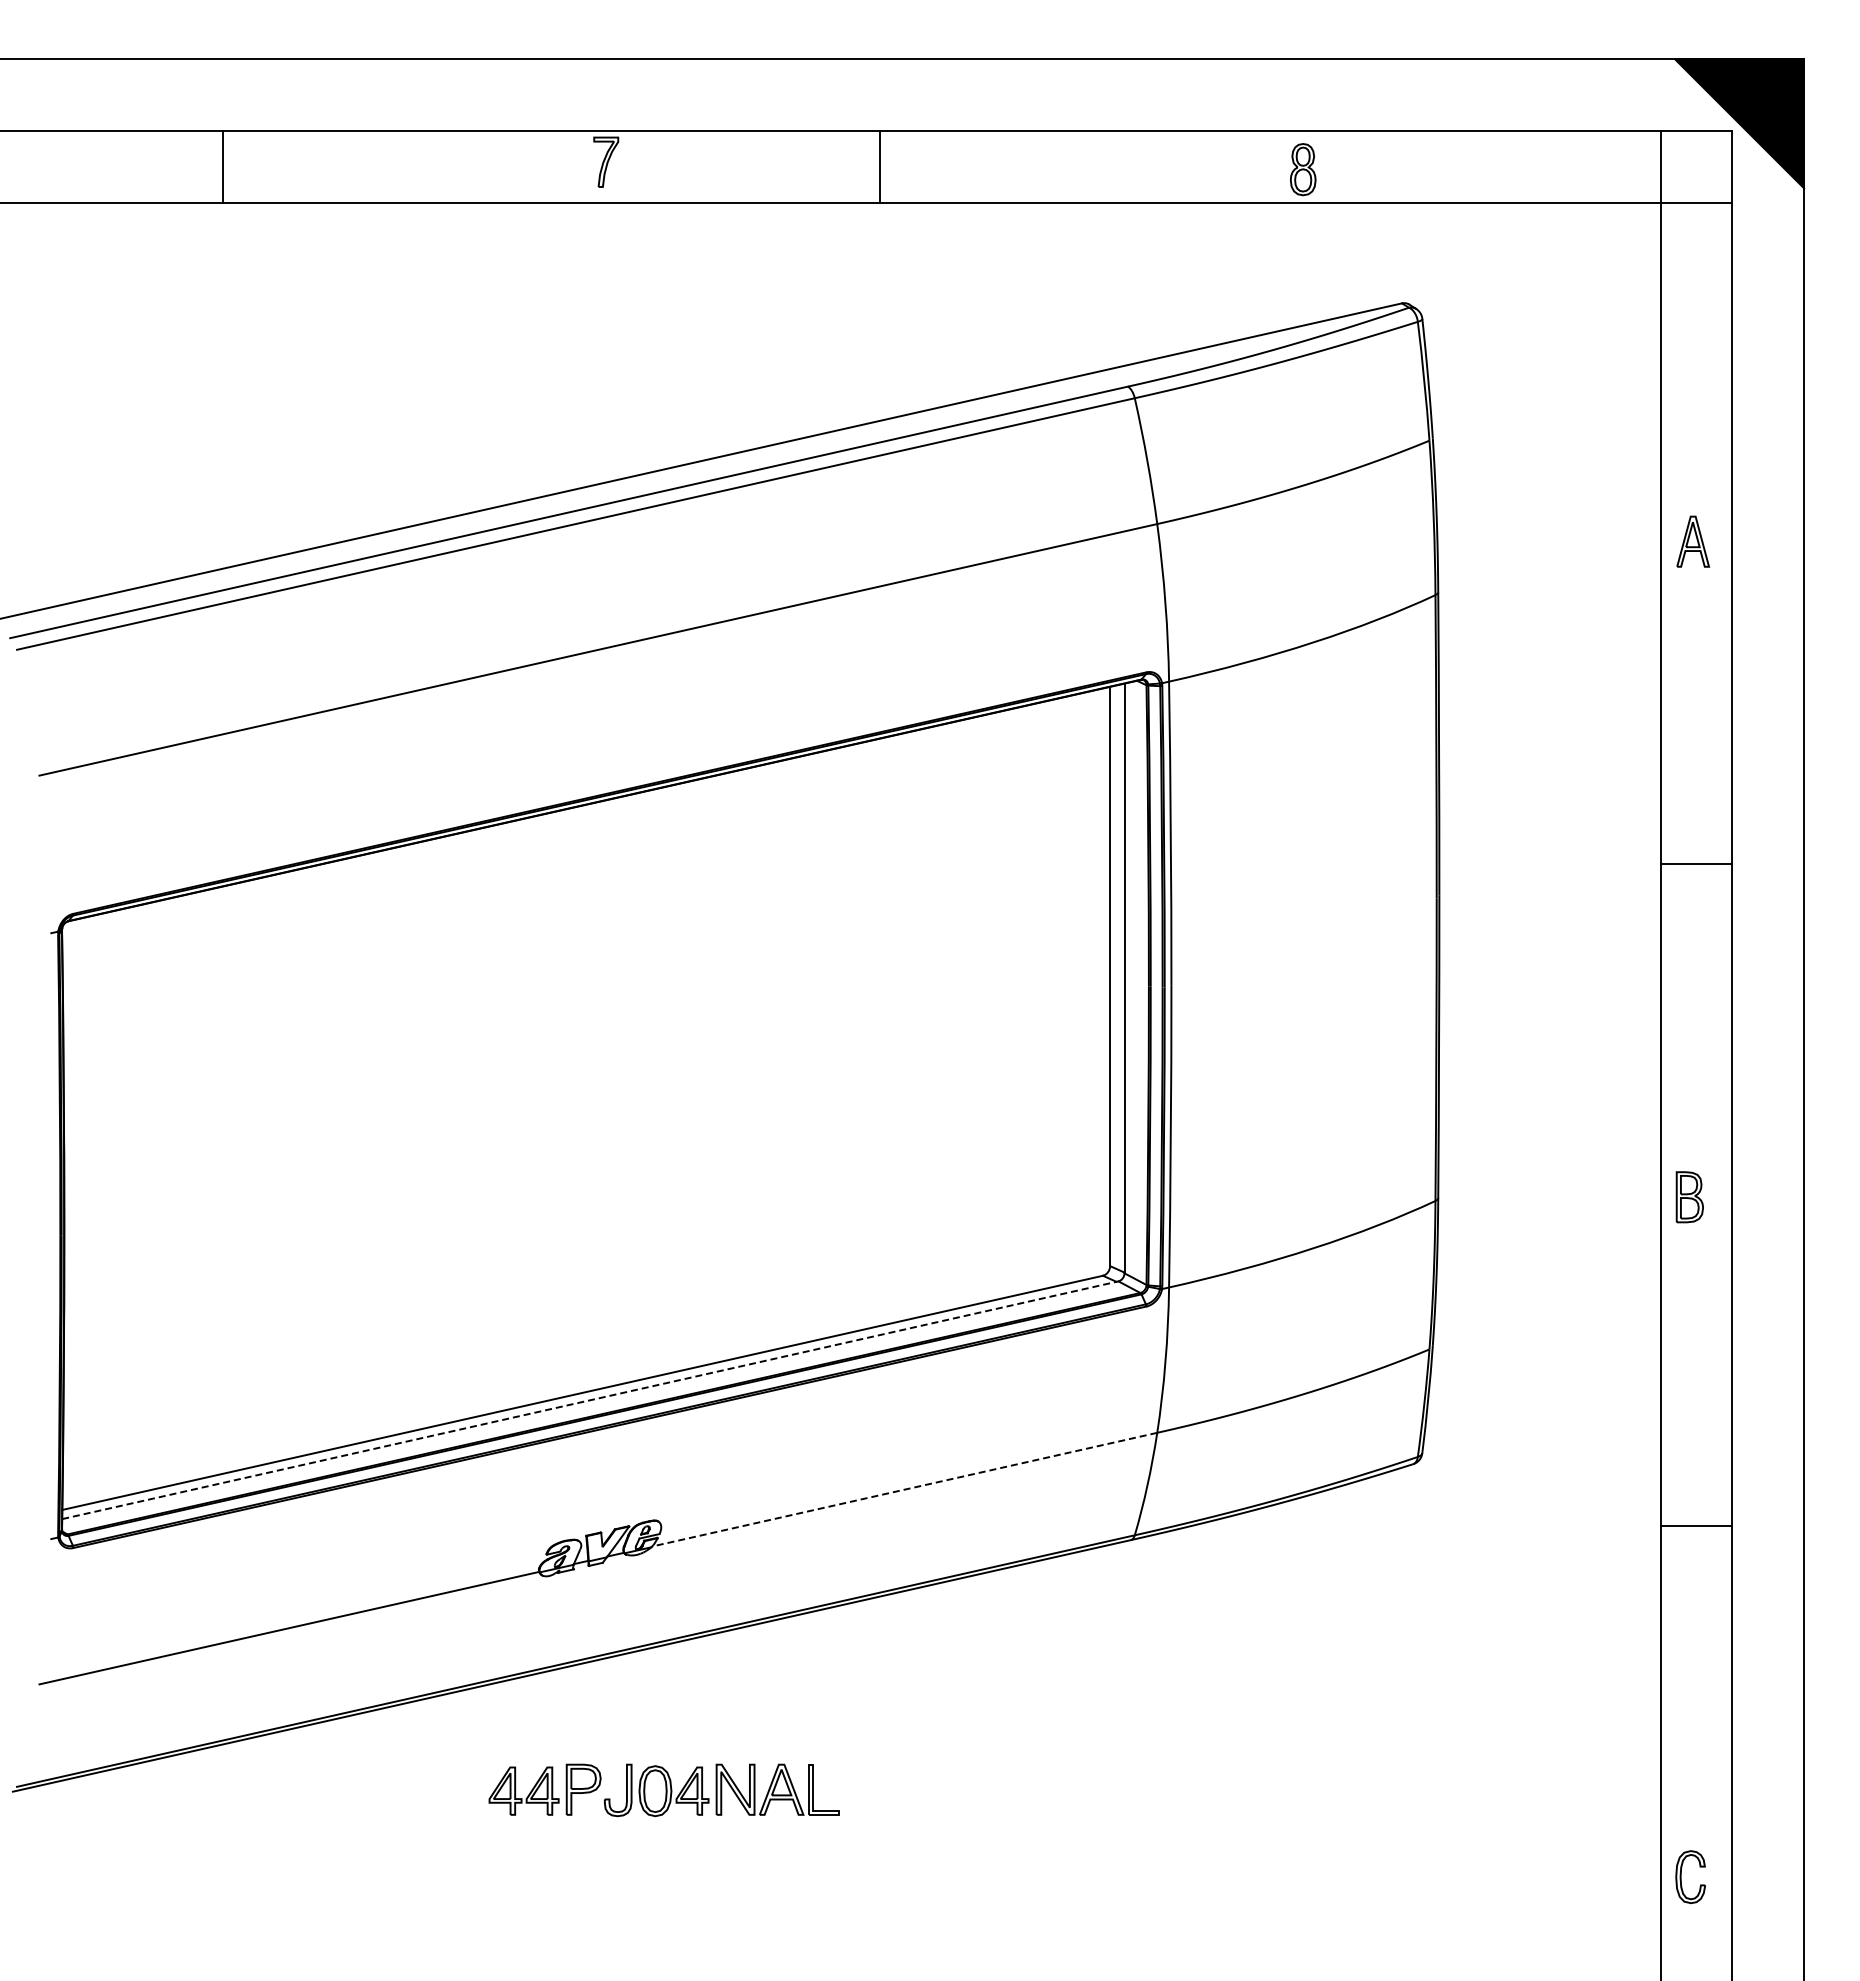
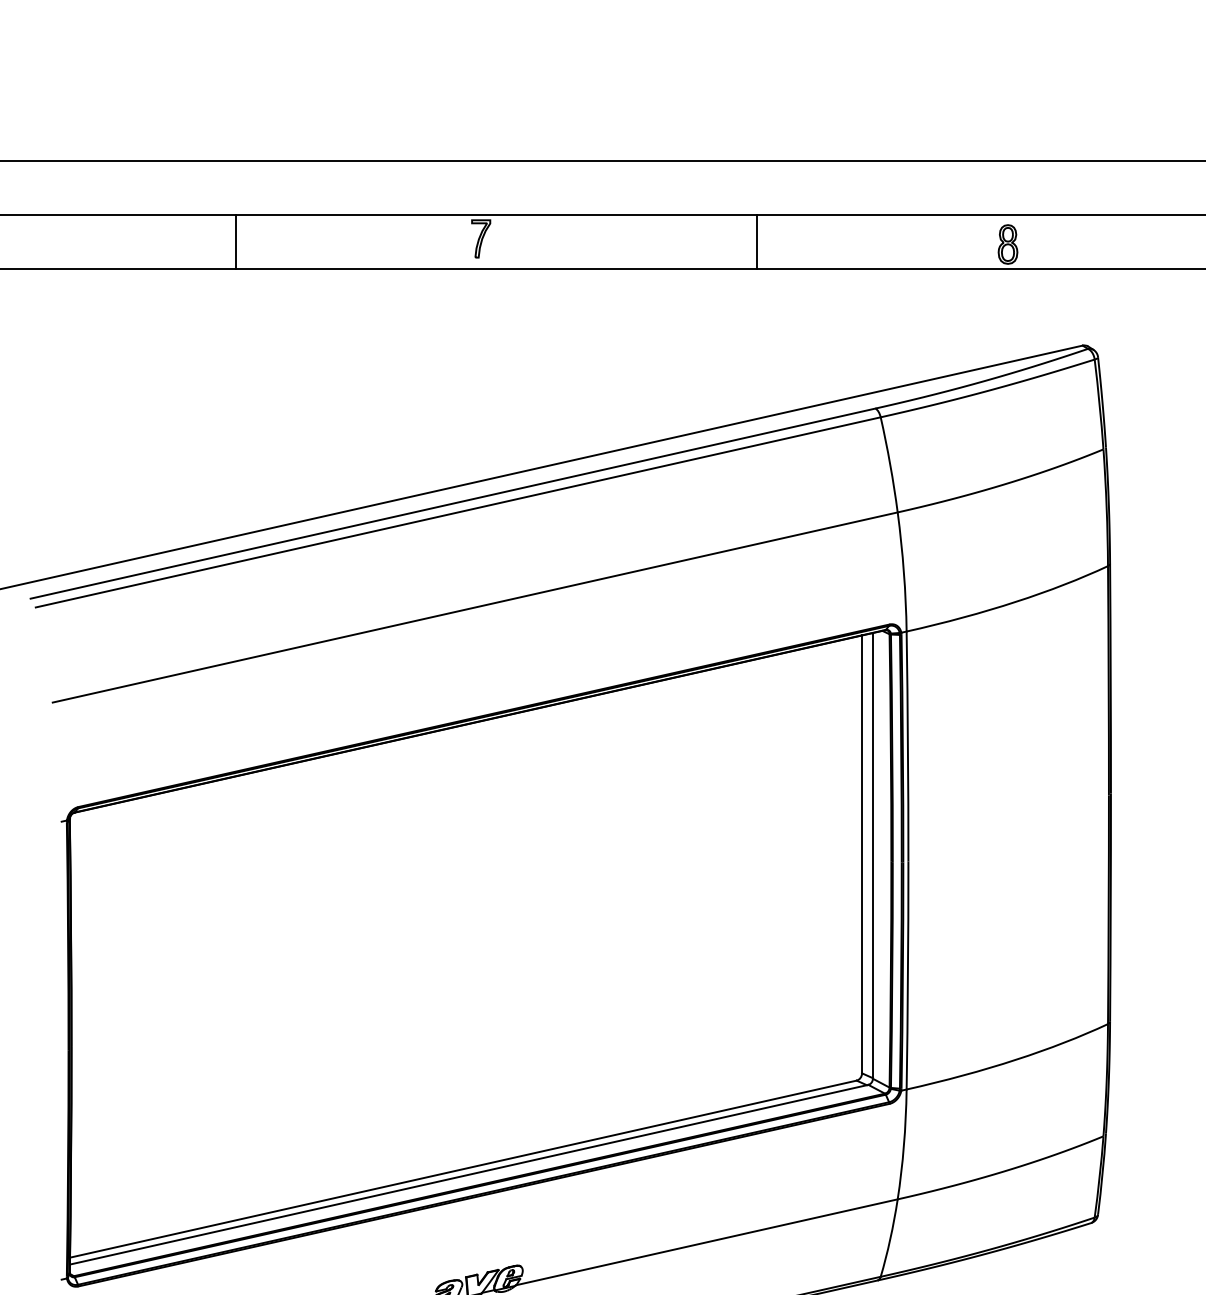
line: (222, 166) -> (235, 242), moved
line: (880, 166) -> (757, 242), moved
line: (590, 1400) -> (469, 1174), dashed -> solid
line: (904, 1489) -> (706, 1242), dashed -> solid

